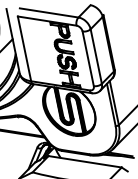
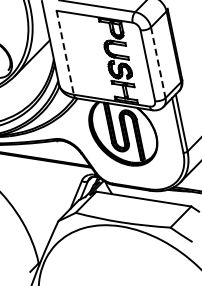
line: (24, 48) -> (65, 52), solid -> dashed
line: (96, 57) -> (158, 63), solid -> dashed

